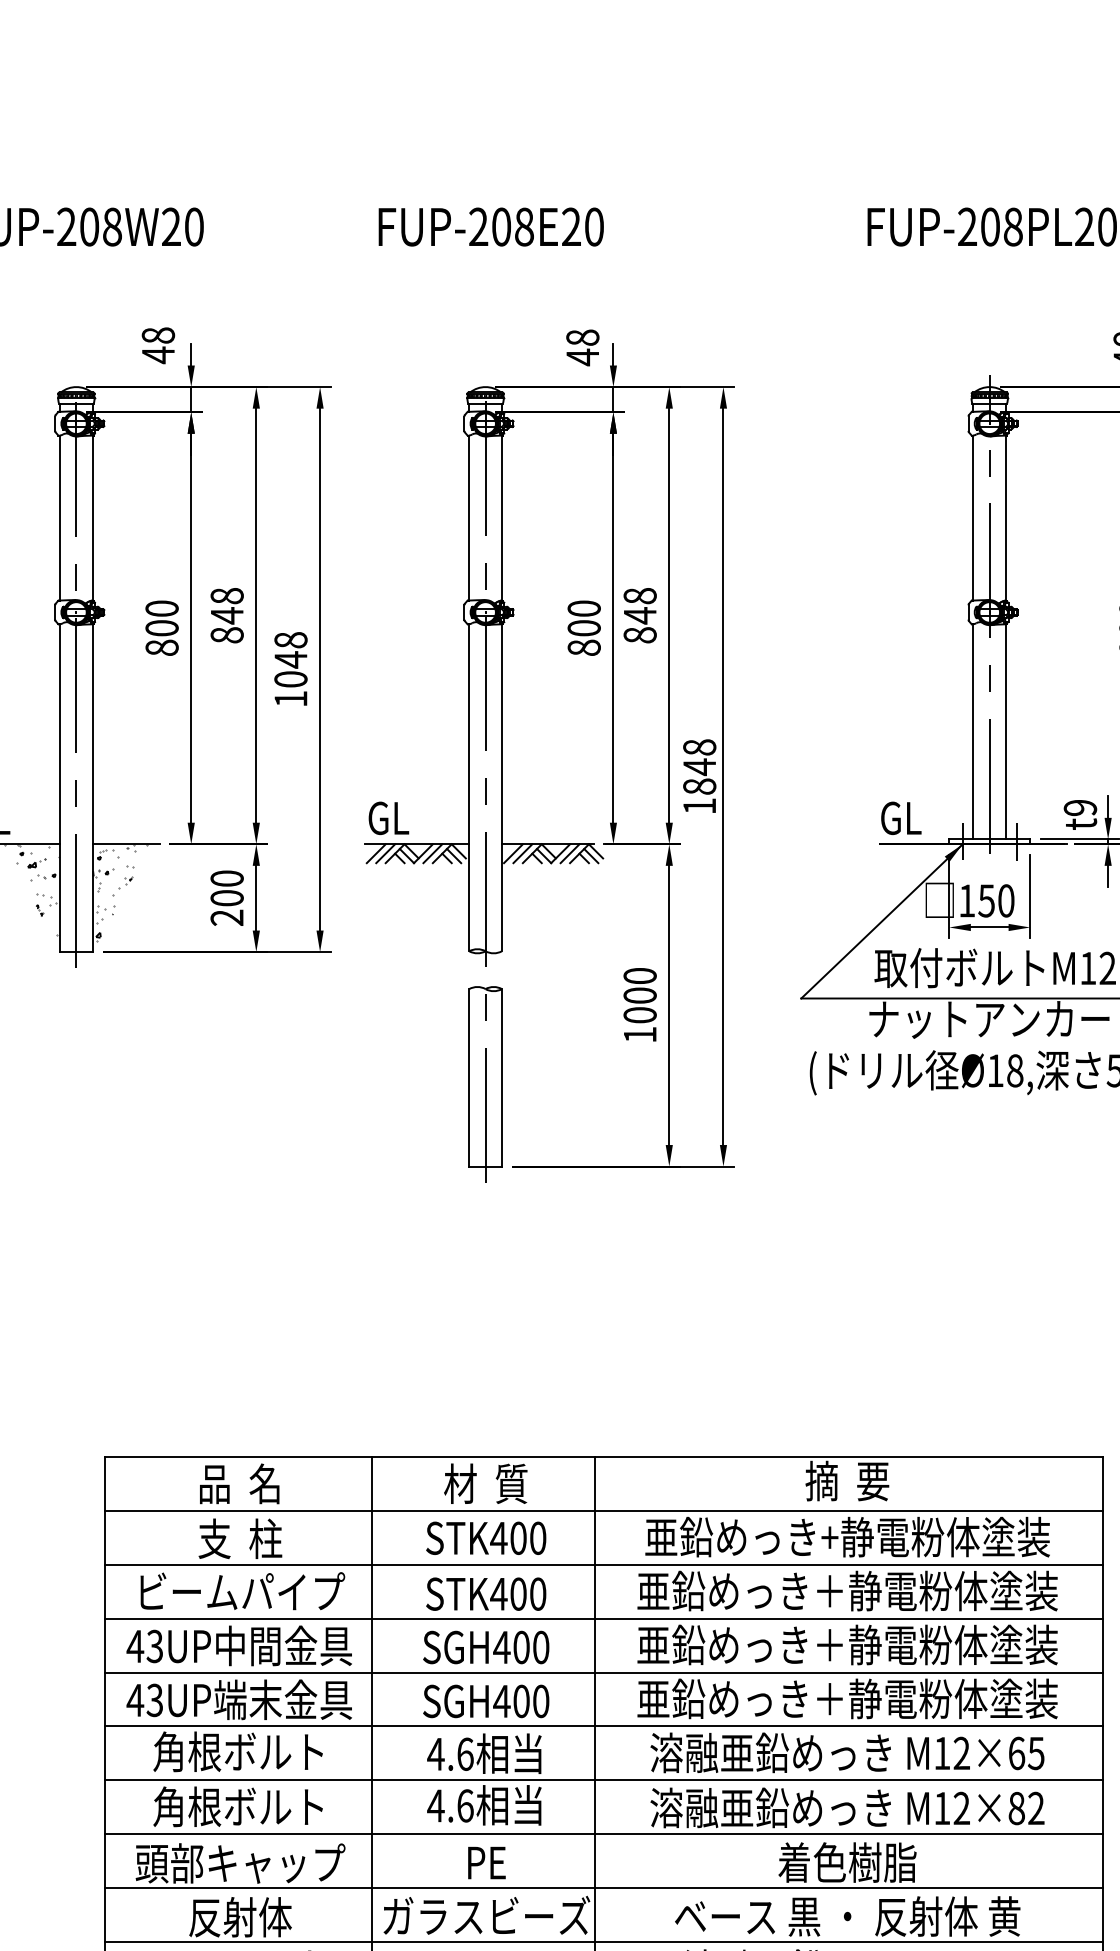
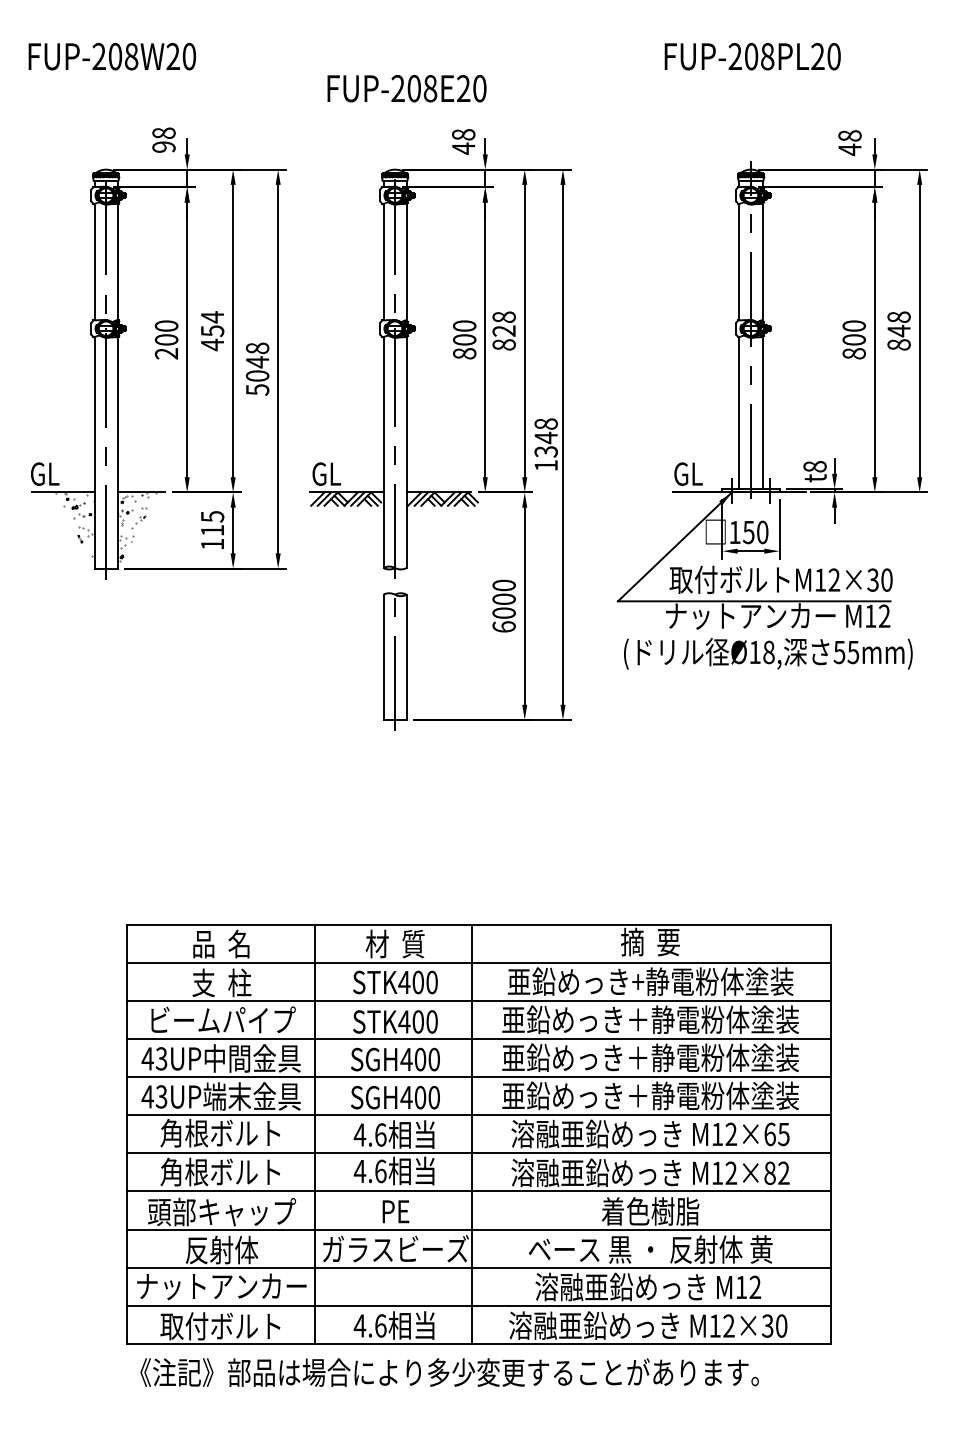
text: (490, 226) -> (406, 88), moved
text: (157, 355) -> (163, 147), 48 -> 98
text: (227, 616) -> (212, 331), 848 -> 454
text: (639, 616) -> (503, 331), 848 -> 828
text: (161, 647) -> (166, 353), 800 -> 200
text: (290, 698) -> (257, 389), 1048 -> 5048
text: (698, 786) -> (545, 451), 1848 -> 1348
text: (1079, 807) -> (814, 466), t9 -> t8
text: (227, 898) -> (212, 530), 200 -> 115
text: (639, 1034) -> (503, 626), 1000 -> 6000

